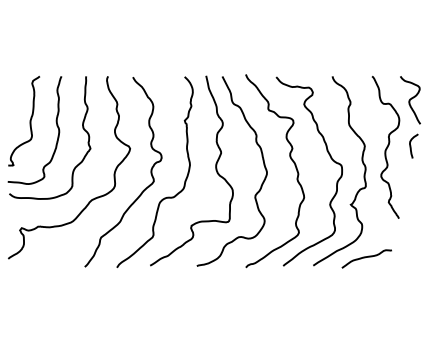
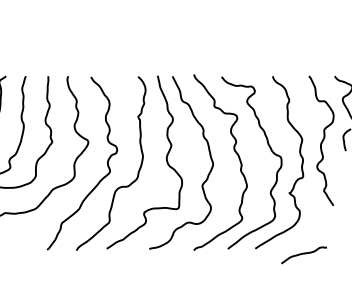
curve: (366, 257) -> (303, 254), moved

